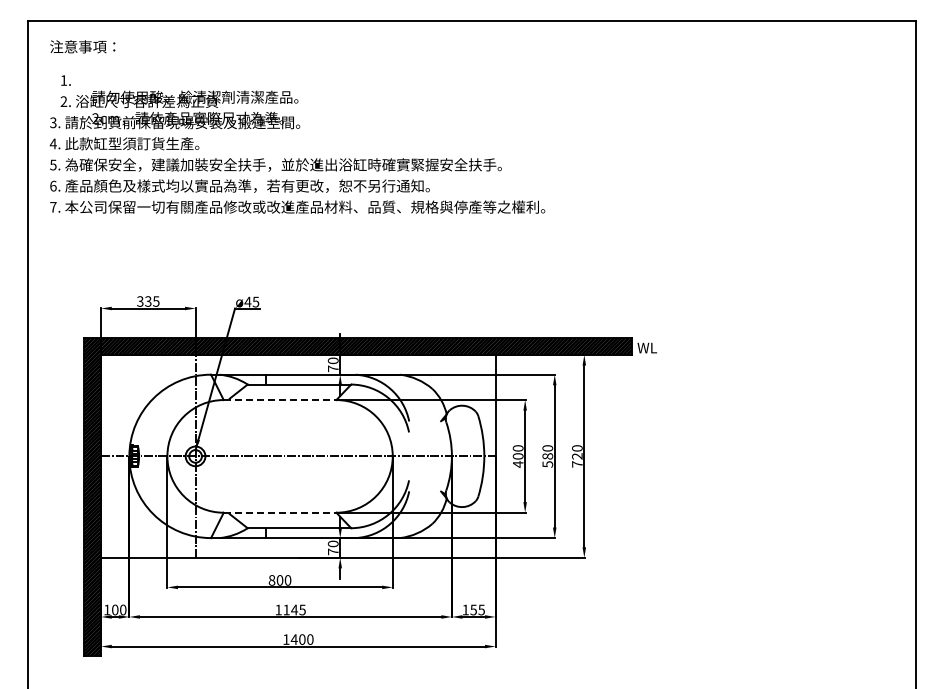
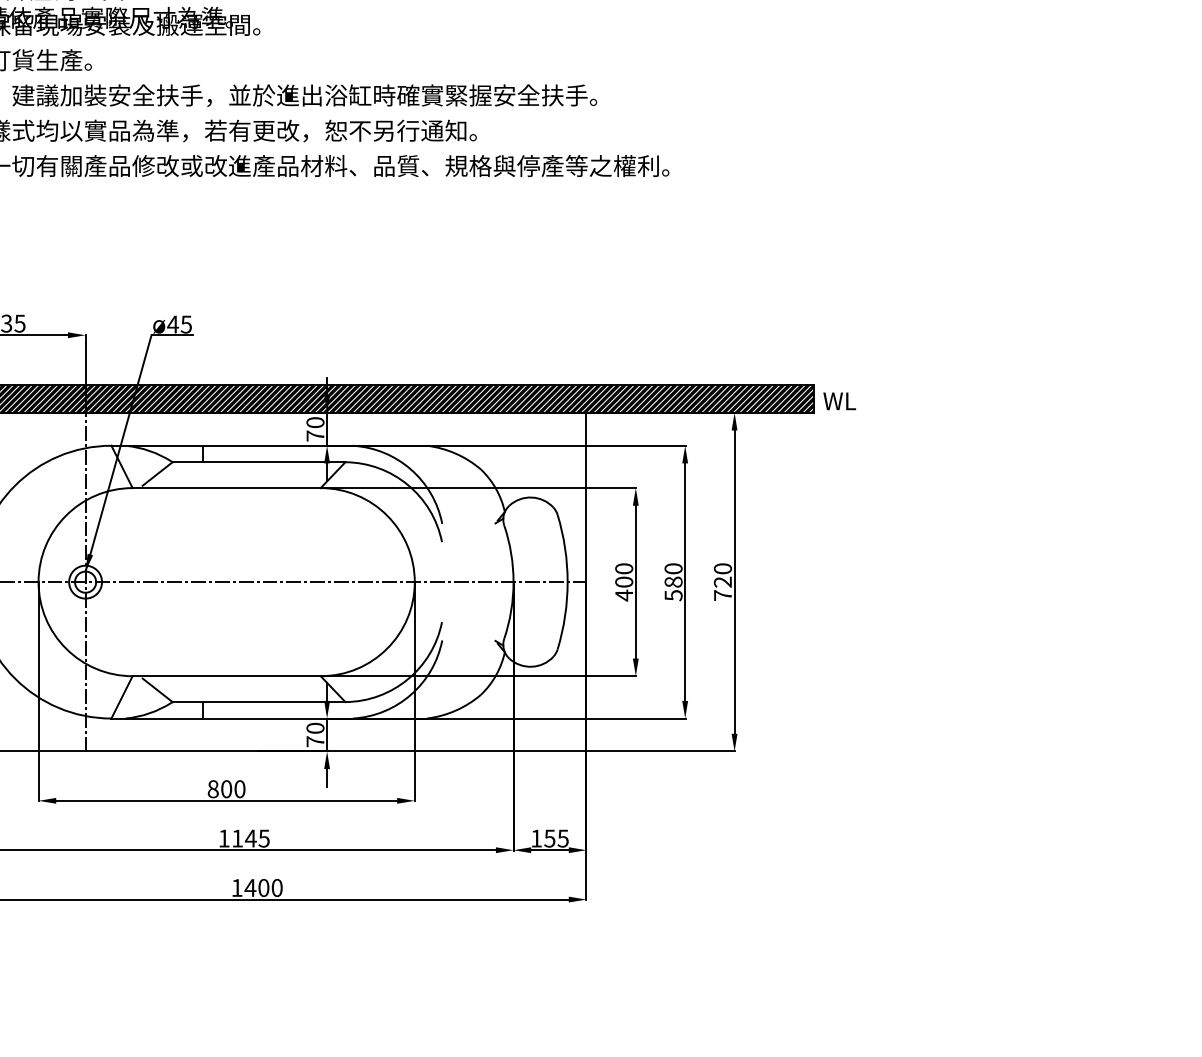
line: (280, 400) -> (227, 488), dashed -> solid
line: (280, 512) -> (227, 675), dashed -> solid

